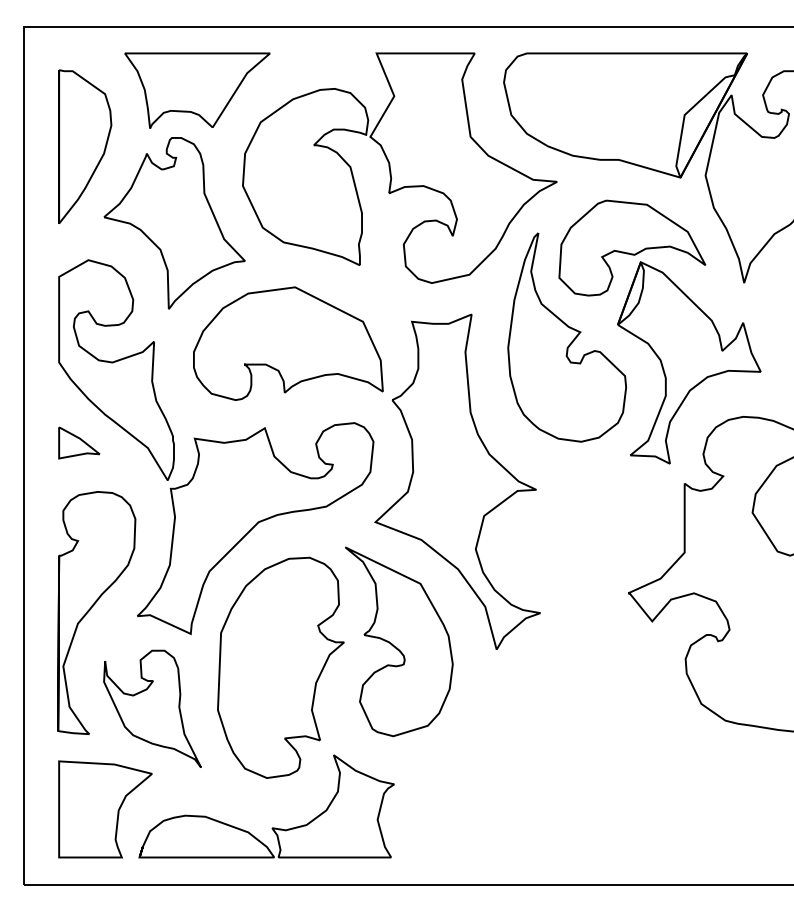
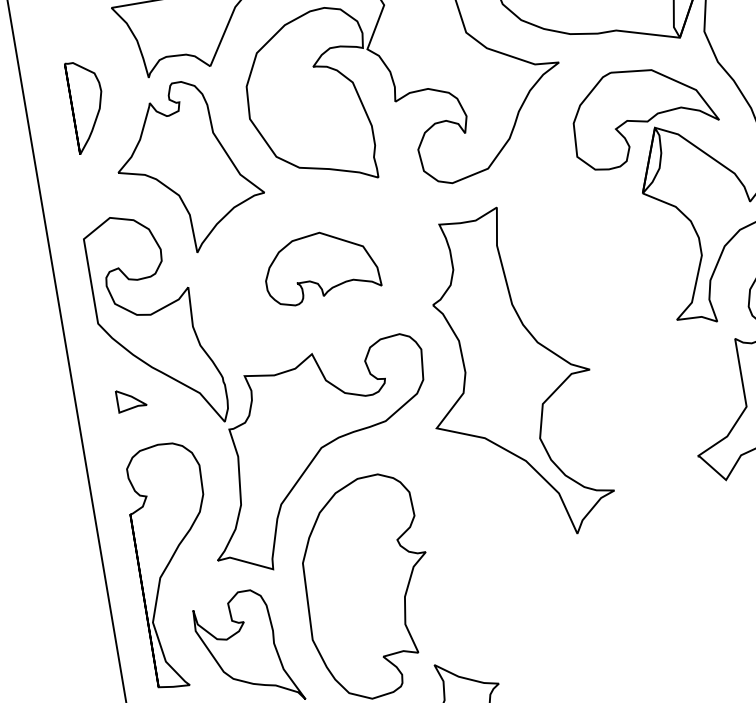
part: (85, 146) -> (88, 106), size x0.6
part: (567, 337) -> (595, 214), removed
part: (288, 343) -> (321, 266), size x0.6
part: (79, 442) -> (131, 399), size x0.7
part: (399, 641) -> (480, 541), removed

